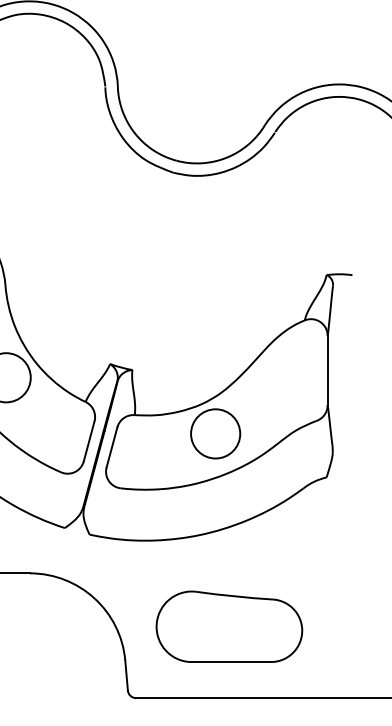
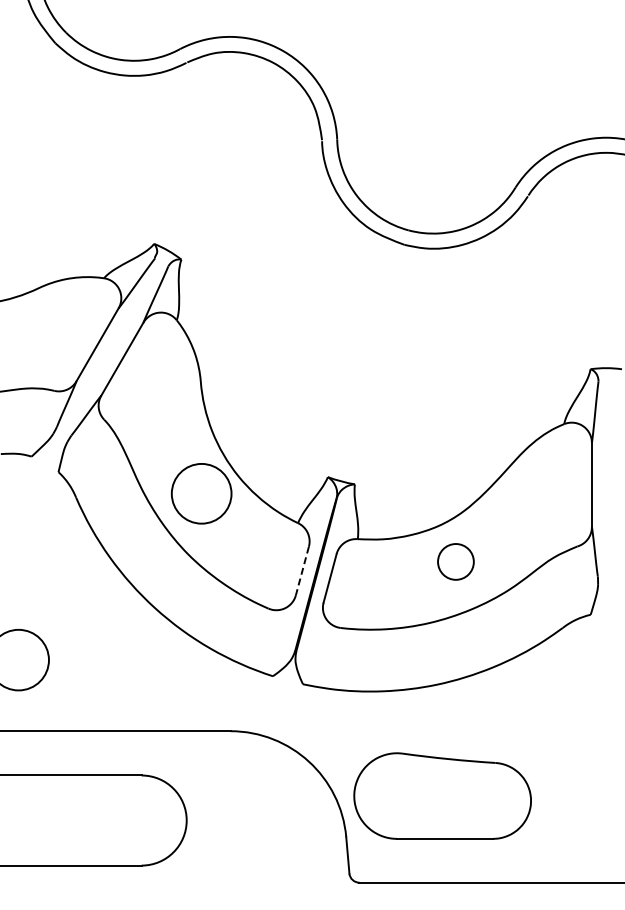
circle: (215, 433) -> (455, 561), size x0.6
line: (89, 441) -> (302, 571), solid -> dashed
part: (229, 626) -> (442, 795), moved

